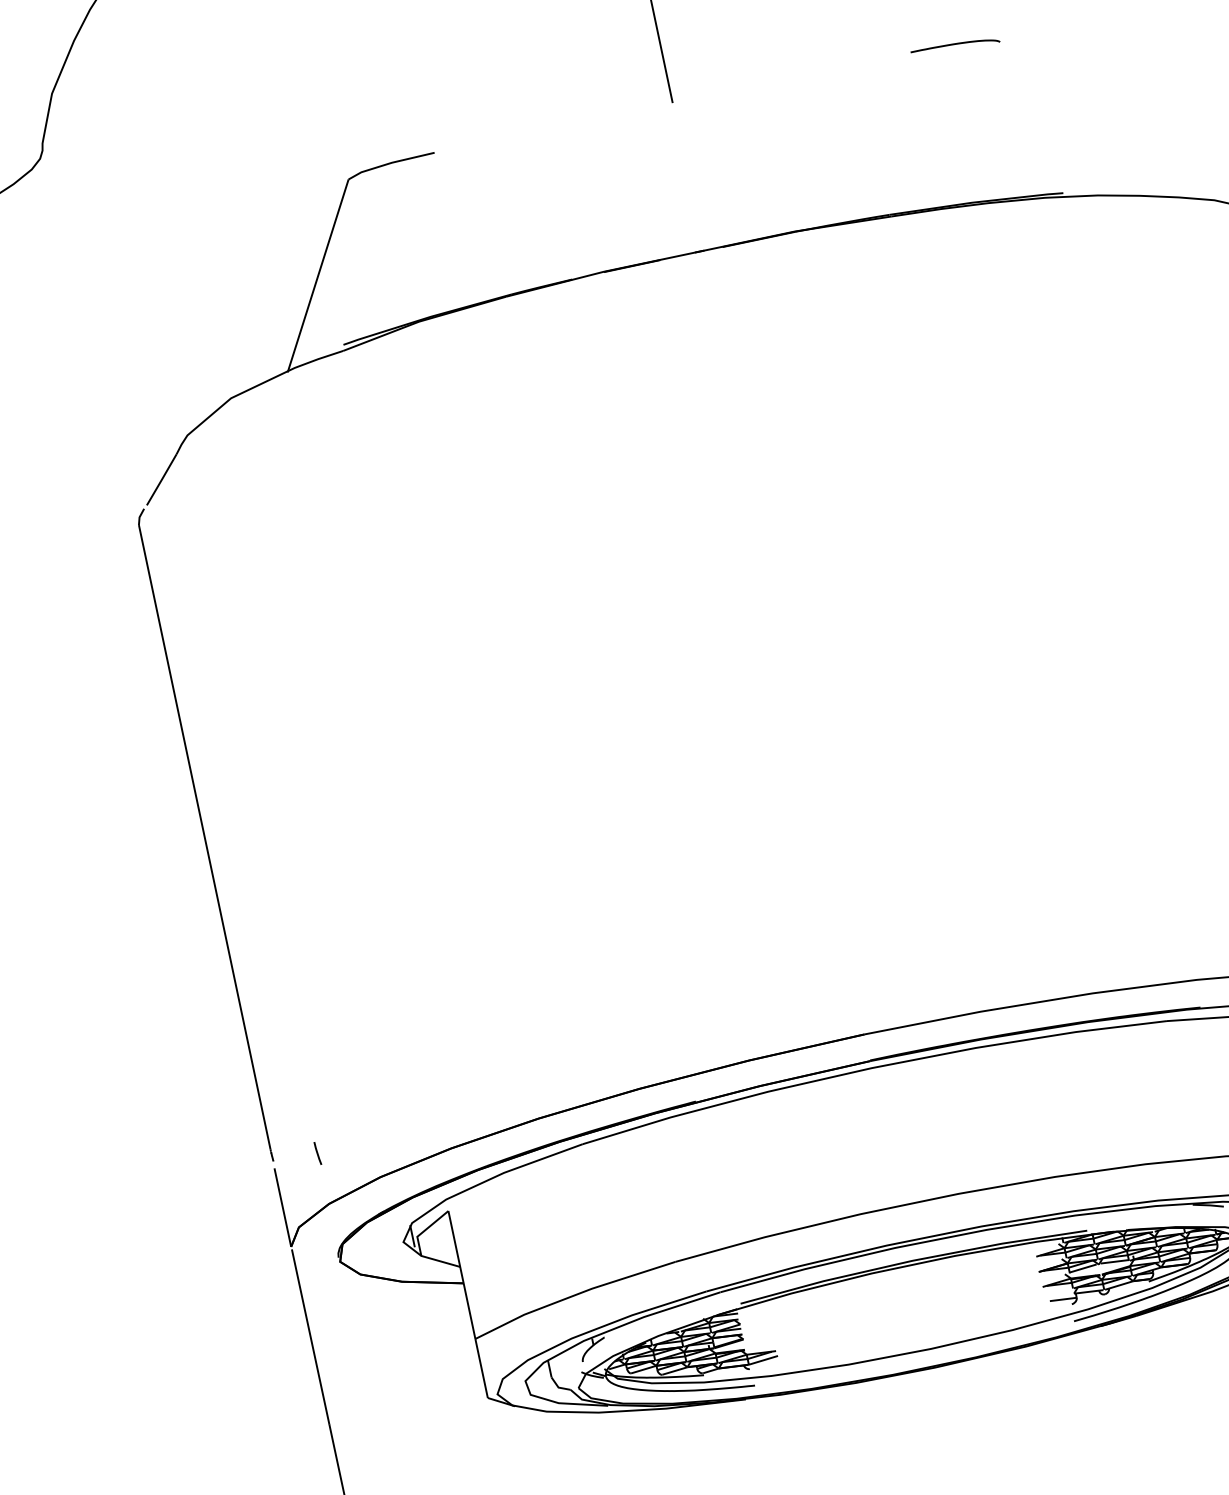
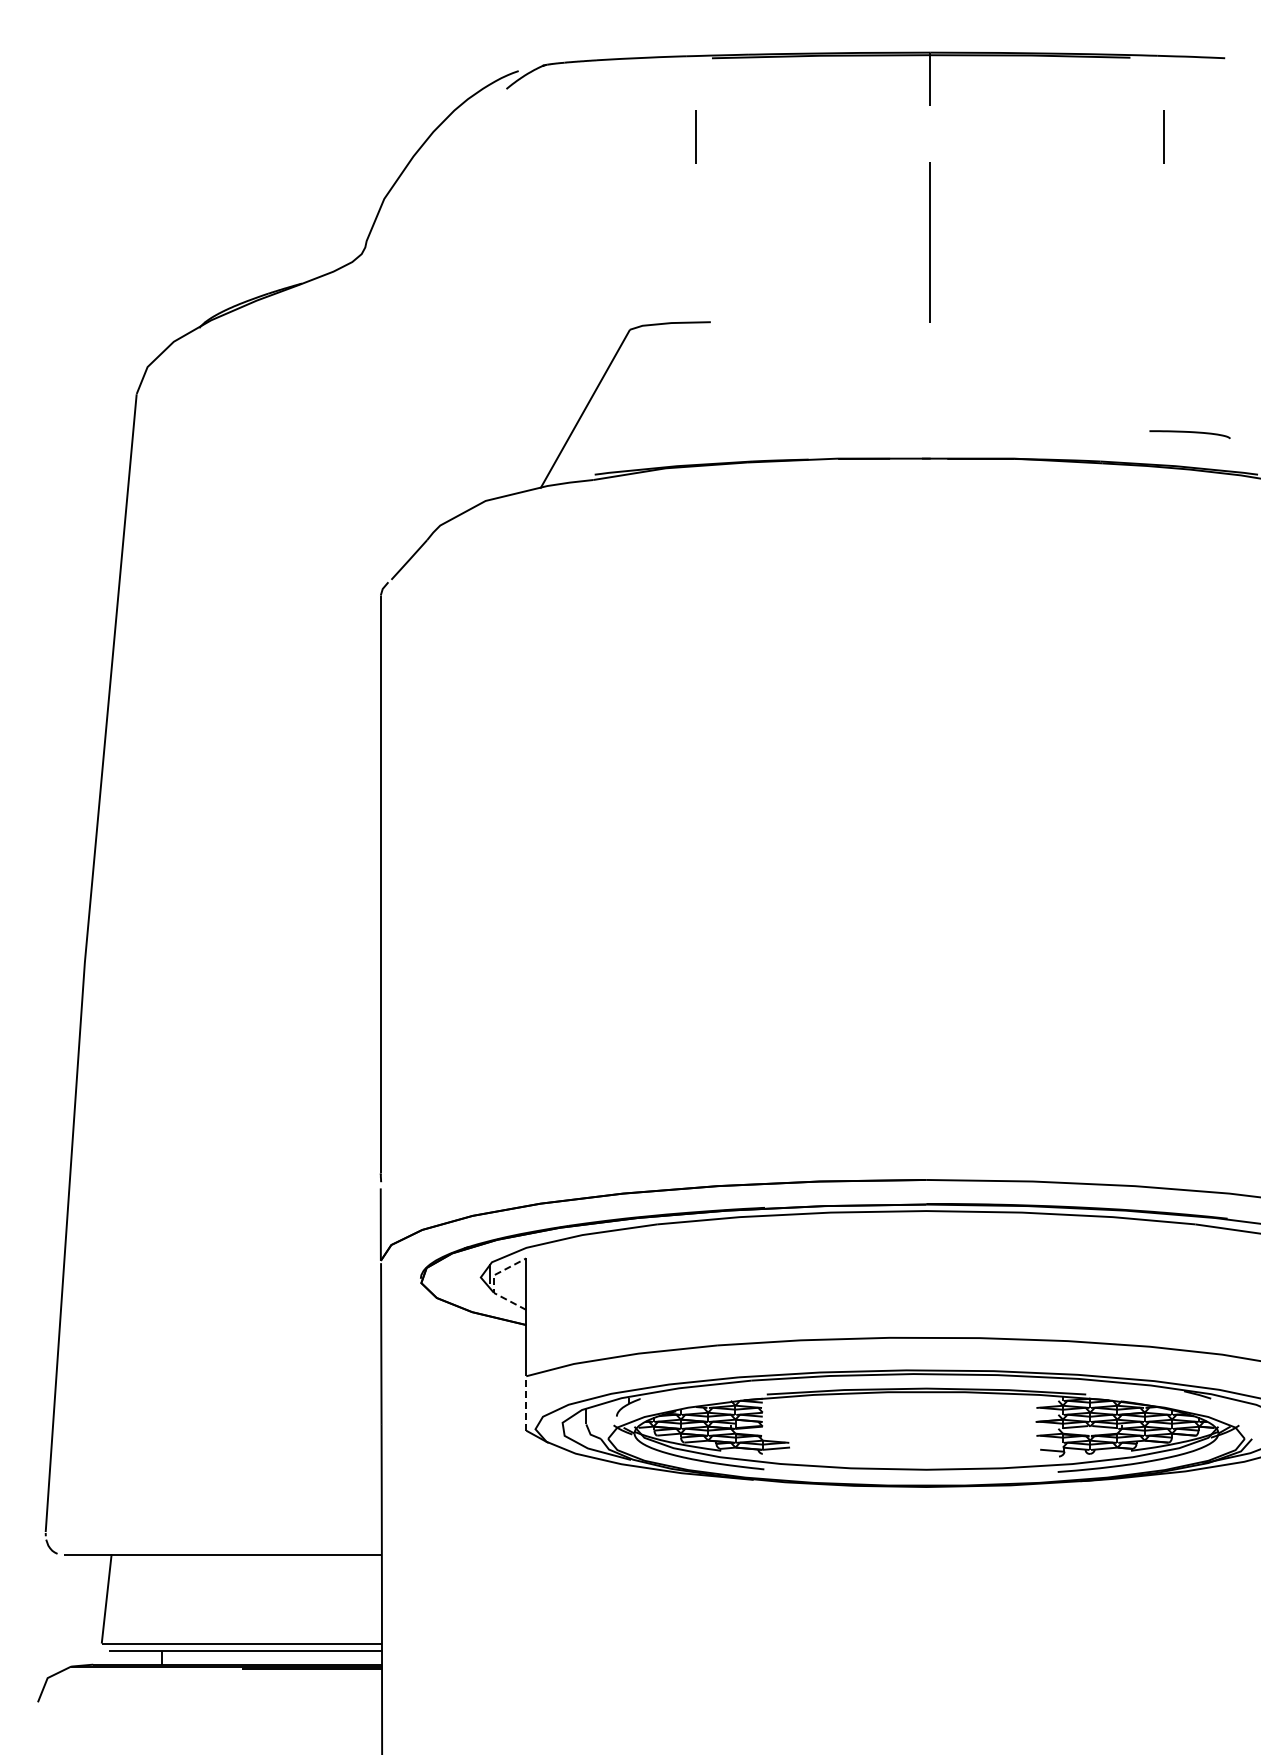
curve: (954, 44) -> (1189, 432), moved
line: (317, 1153) -> (421, 1183), removed
line: (419, 1246) -> (494, 1284), solid -> dashed
line: (482, 1369) -> (526, 1404), solid -> dashed

